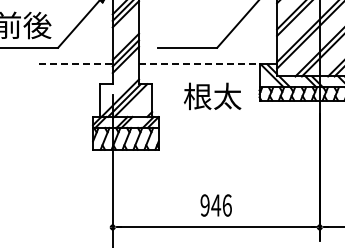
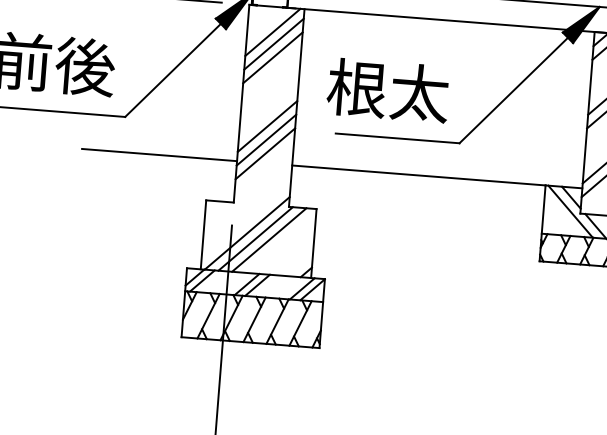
line: (75, 64) -> (158, 155), dashed -> solid
line: (199, 64) -> (419, 175), dashed -> solid
text: (212, 96) -> (387, 90), moved

